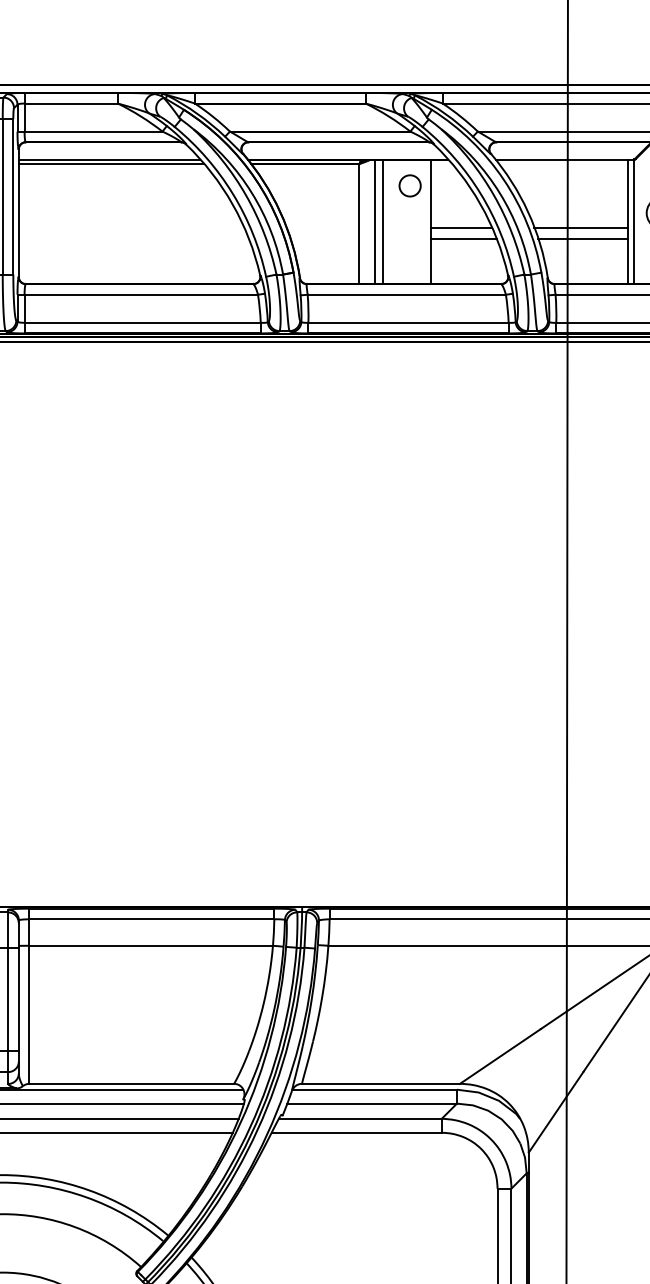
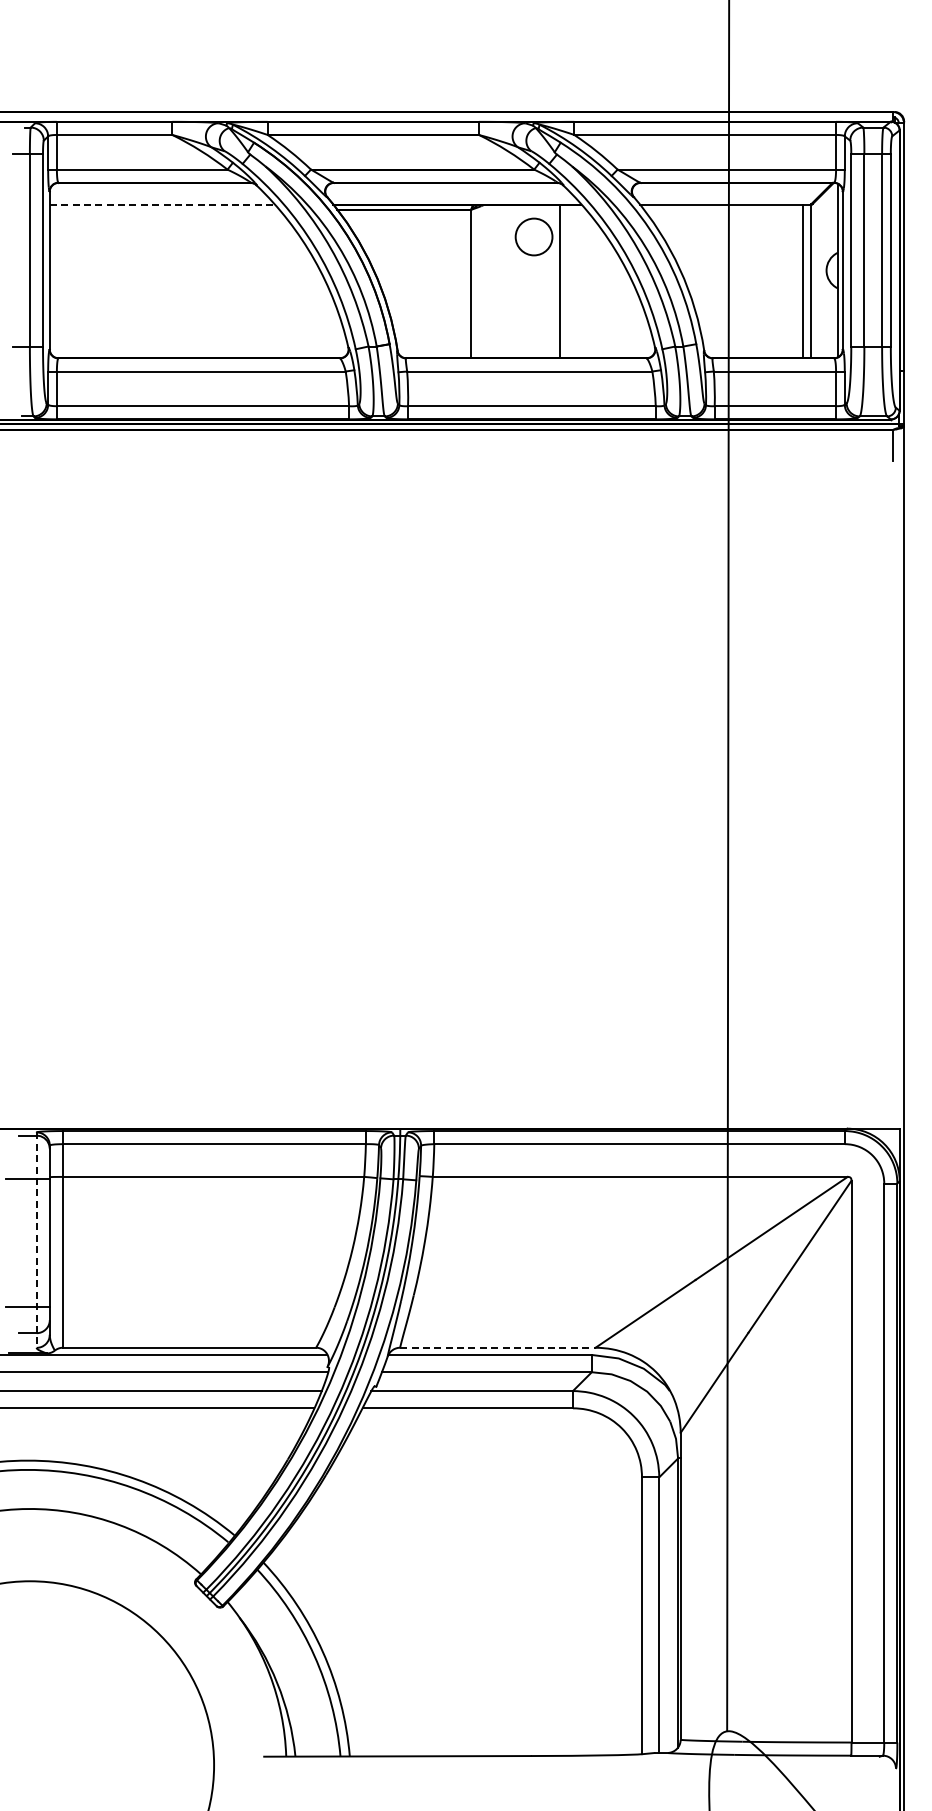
line: (109, 159) -> (162, 204), solid -> dashed
line: (110, 163) -> (163, 209), removed
circle: (409, 185) -> (533, 236), size x1.4
line: (375, 222) -> (490, 281), removed
line: (383, 222) -> (500, 281), removed
line: (461, 227) -> (597, 288), removed
line: (581, 227) -> (745, 288), removed
line: (463, 238) -> (600, 302), removed
line: (582, 238) -> (747, 302), removed
line: (8, 997) -> (36, 1240), solid -> dashed
line: (380, 1083) -> (497, 1347), solid -> dashed

